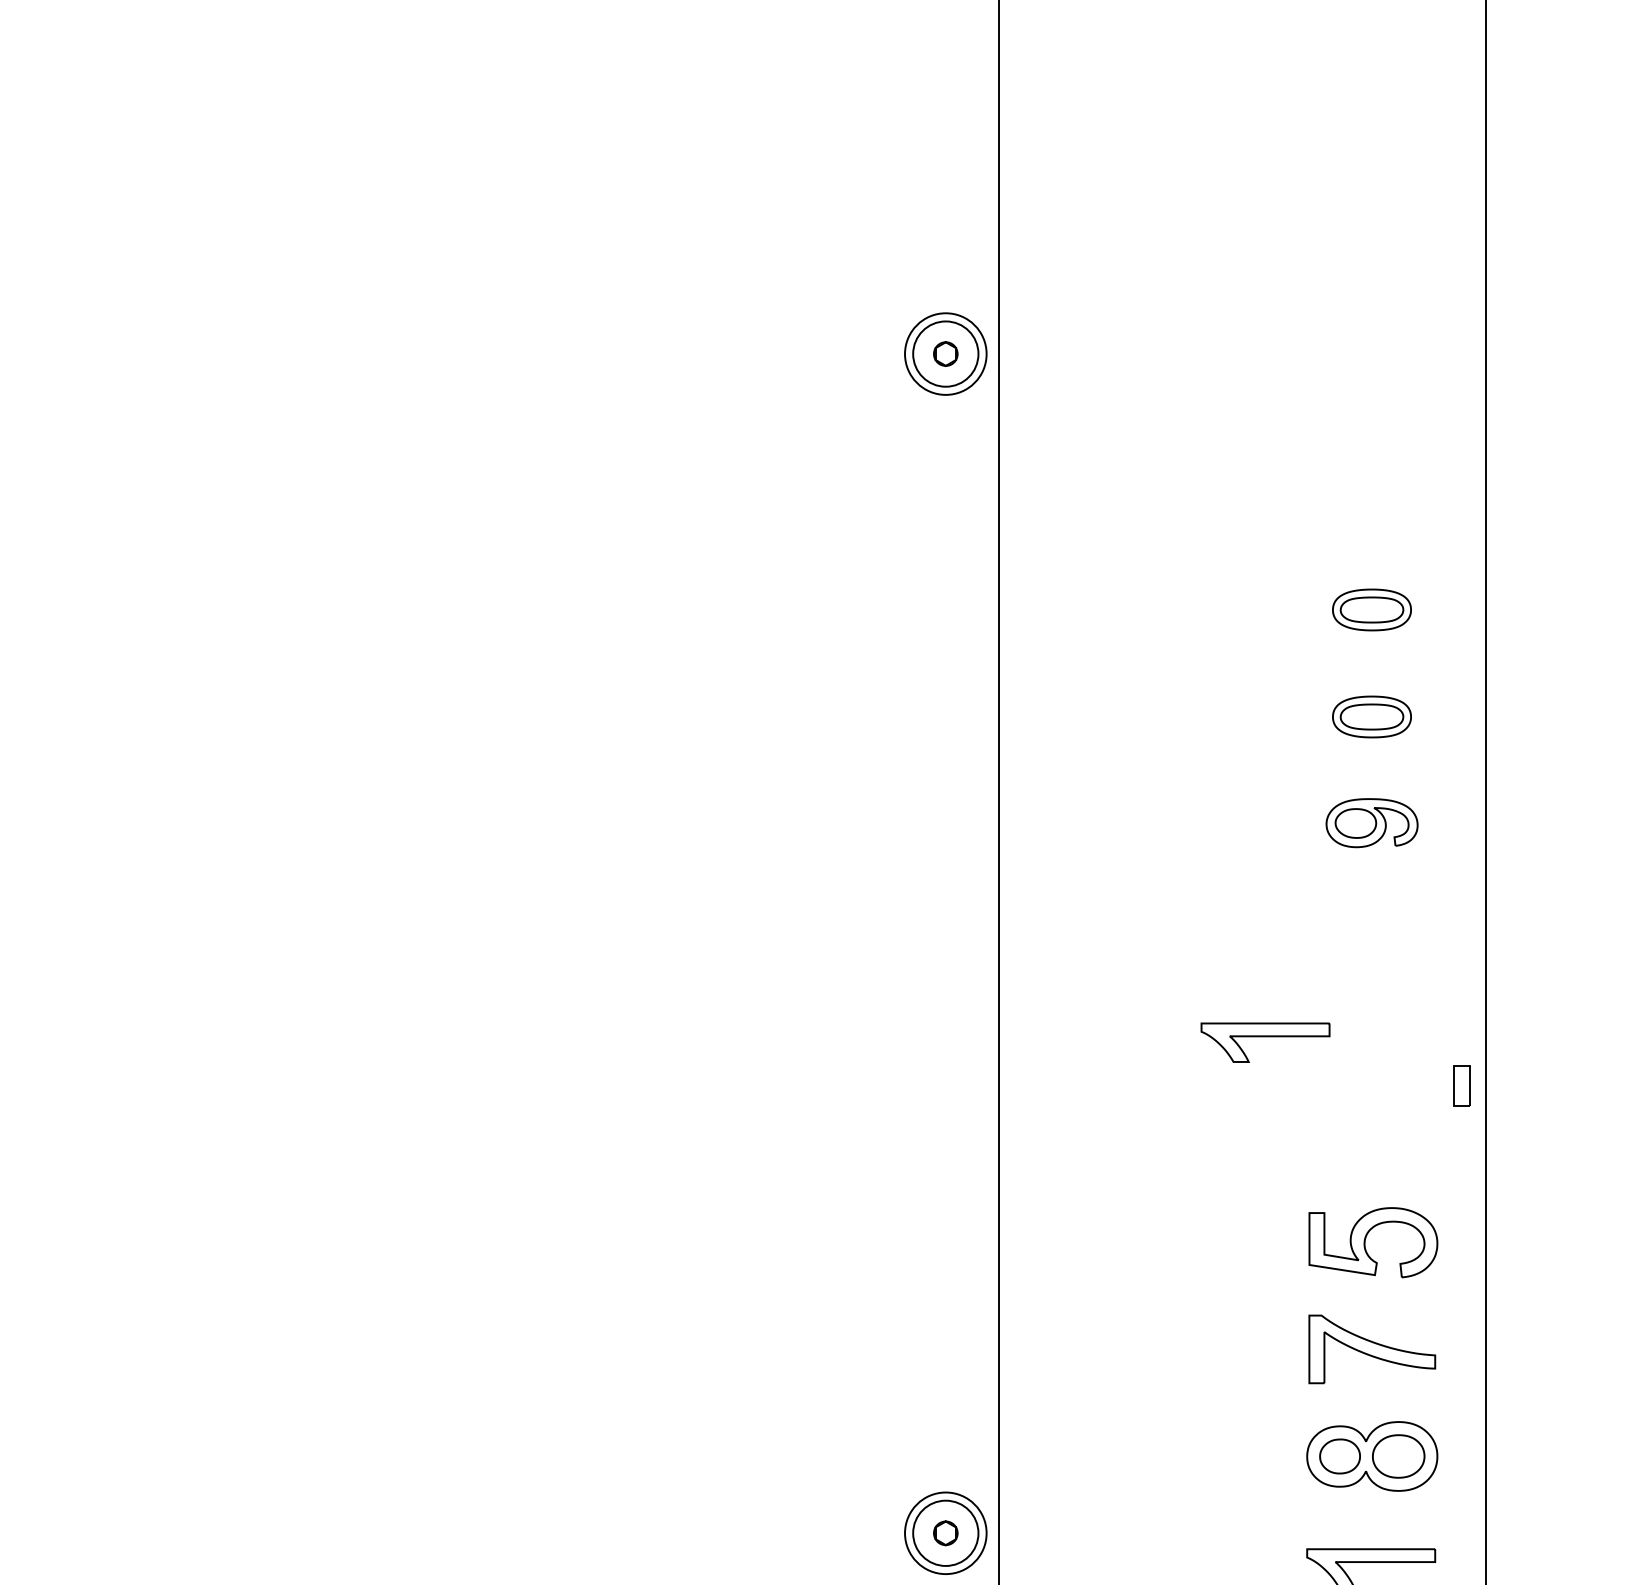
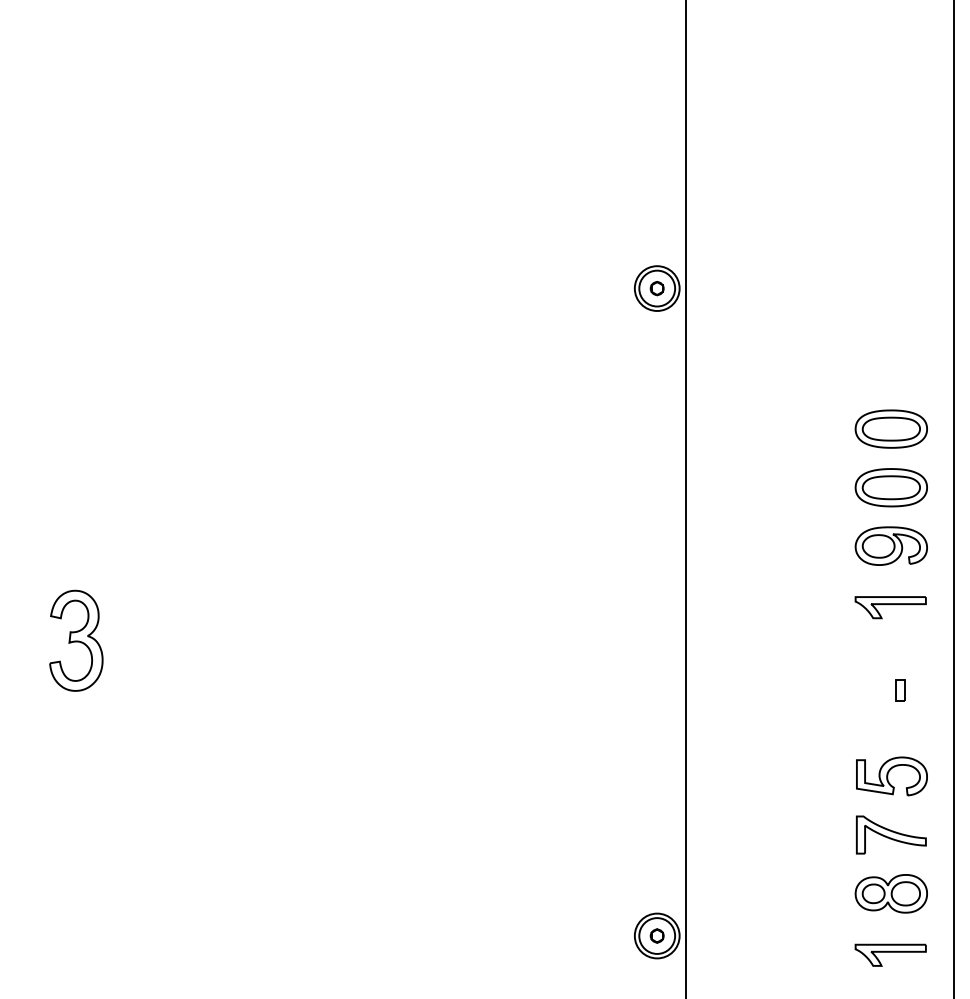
part: (1370, 608) -> (890, 428), size x1.67
part: (1370, 716) -> (890, 487), size x1.67
part: (1370, 822) -> (890, 545), size x1.43
part: (1265, 1042) -> (890, 607), moved
part: (1461, 1086) -> (900, 690), moved

